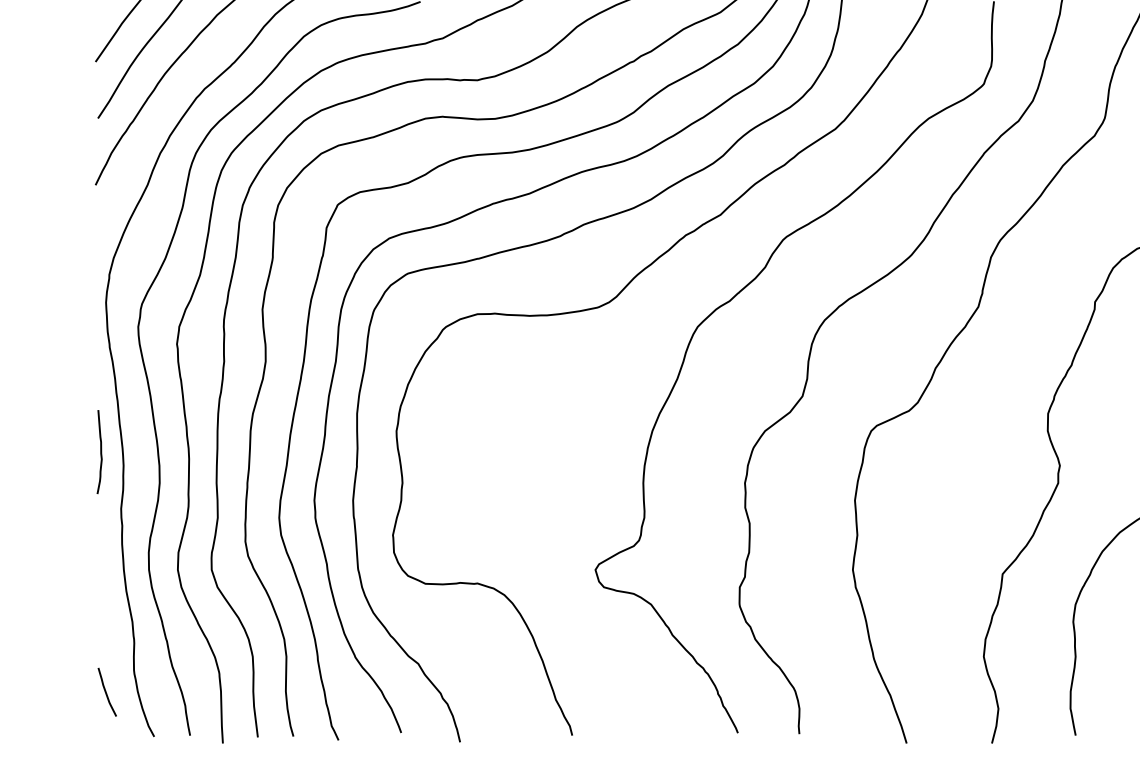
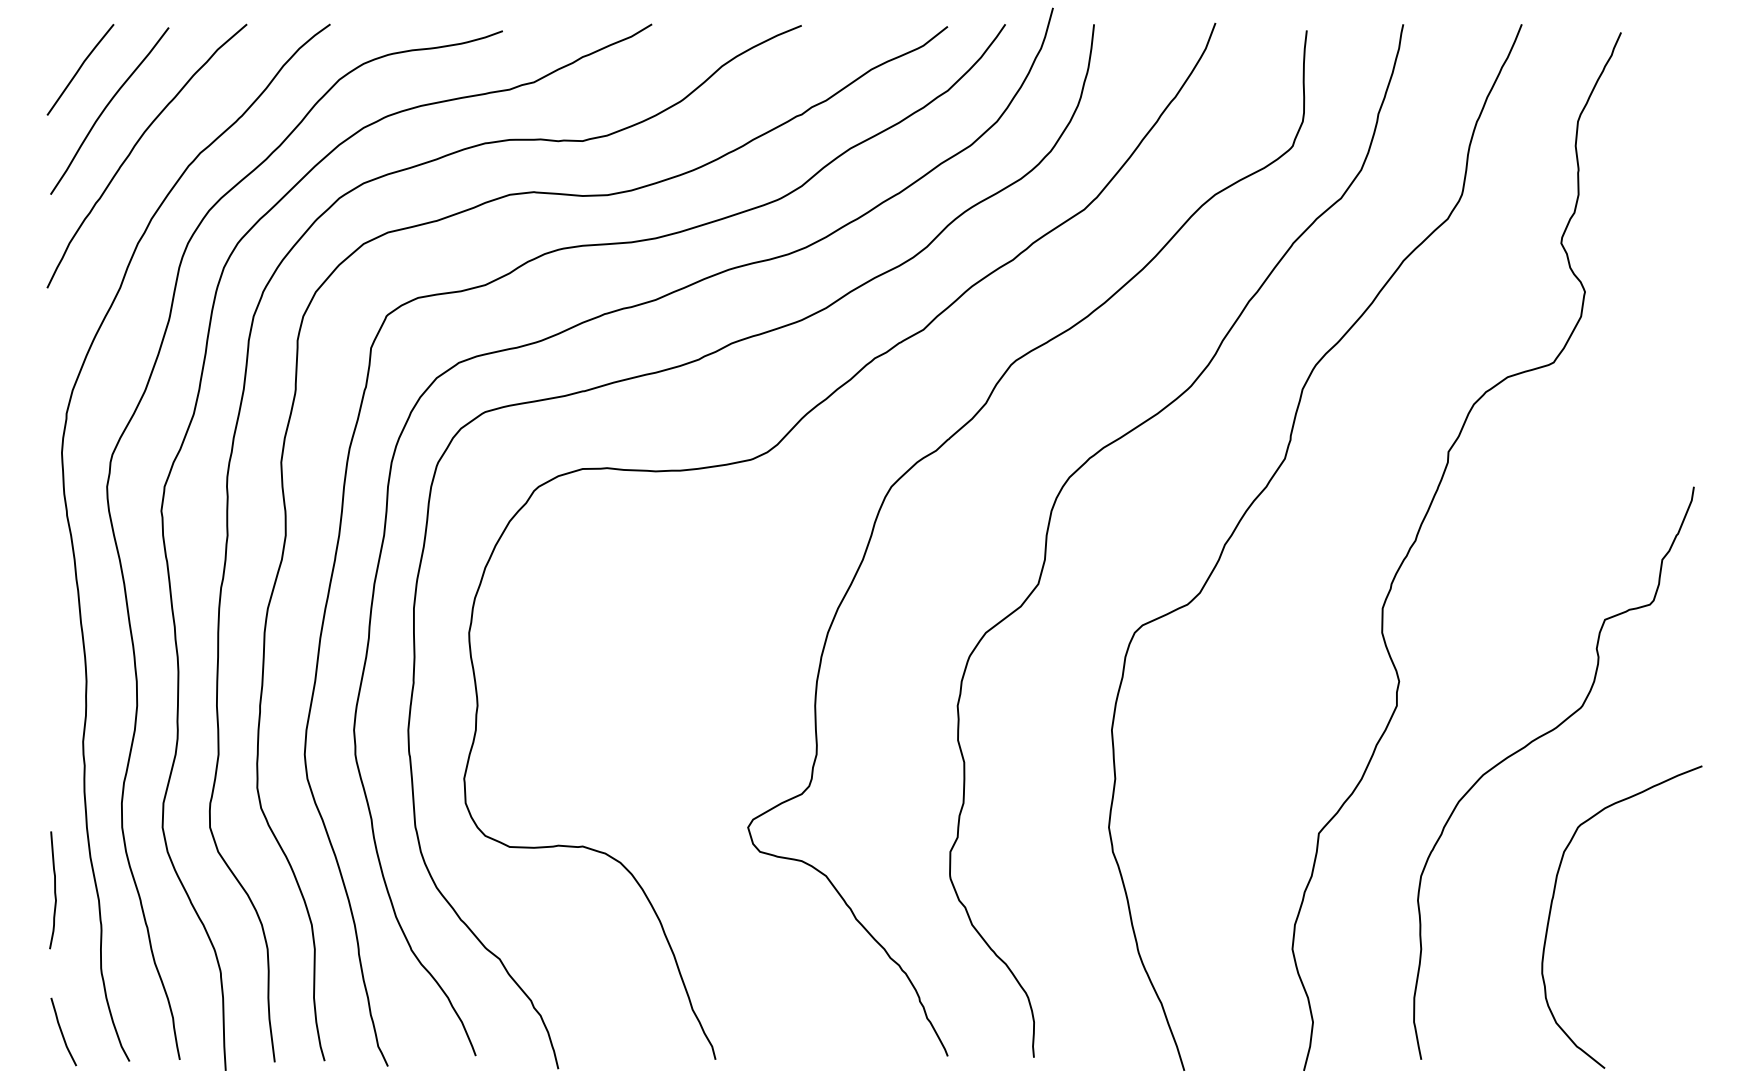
curve: (100, 452) -> (54, 890), moved
curve: (106, 691) -> (62, 1031), moved

